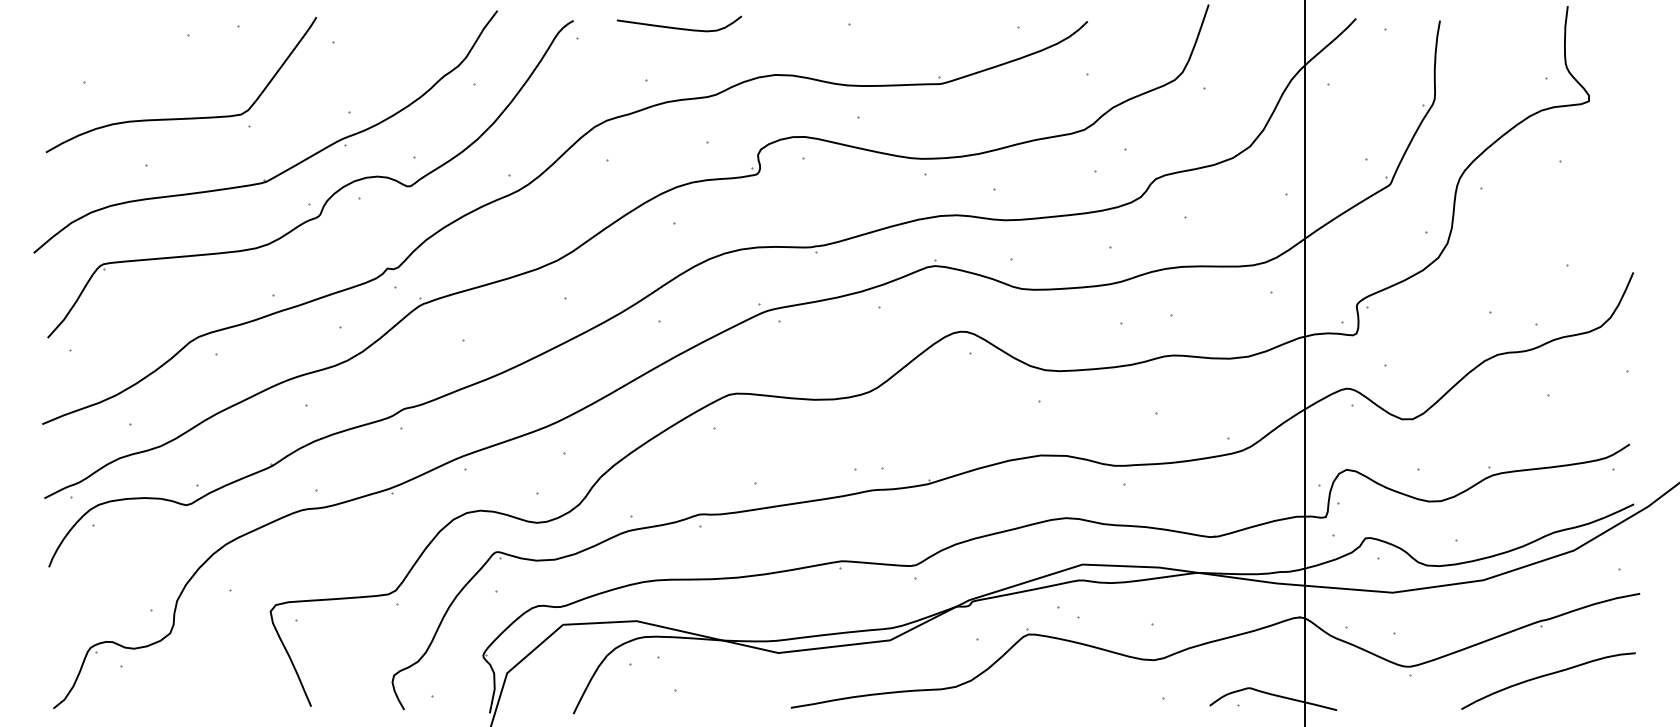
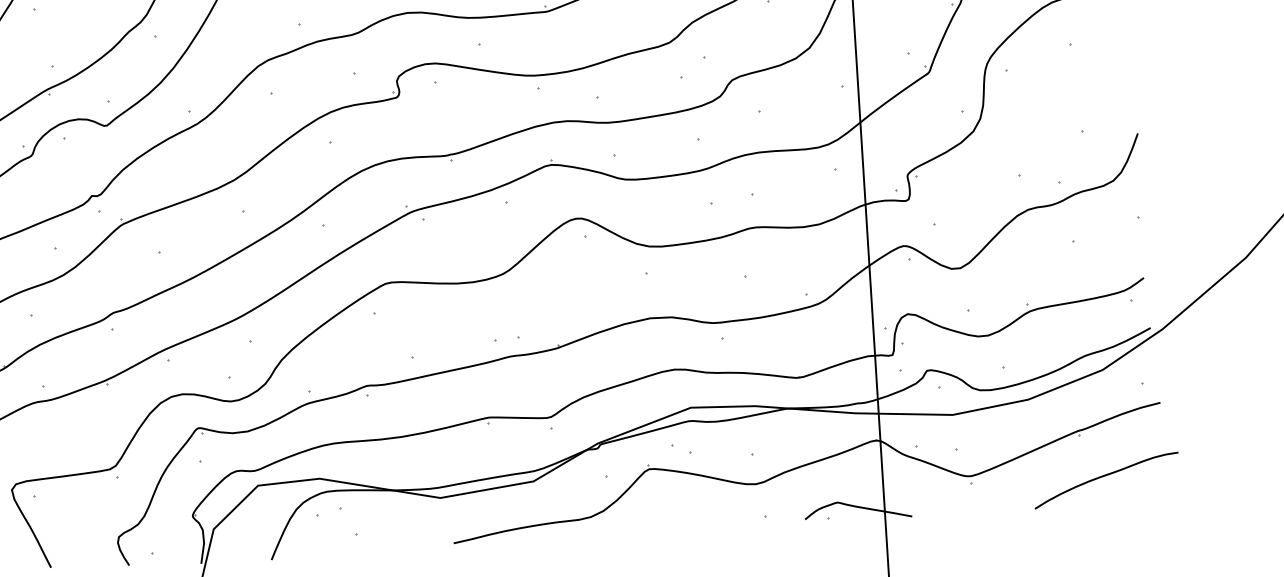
curve: (1546, 676) -> (1104, 476), moved

